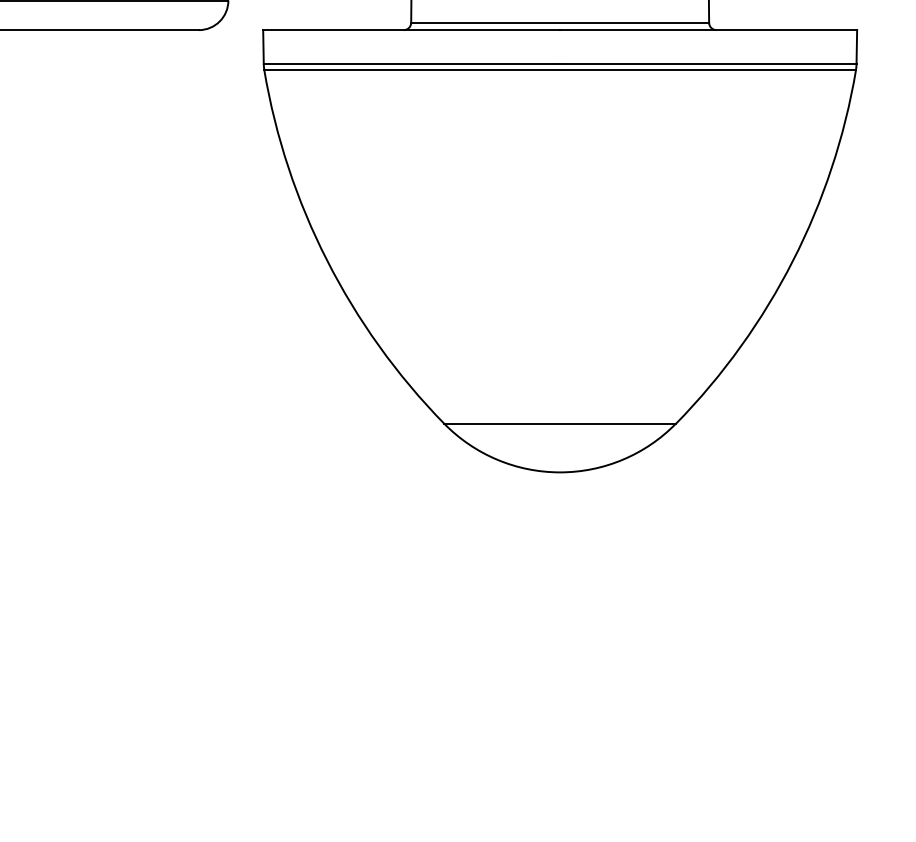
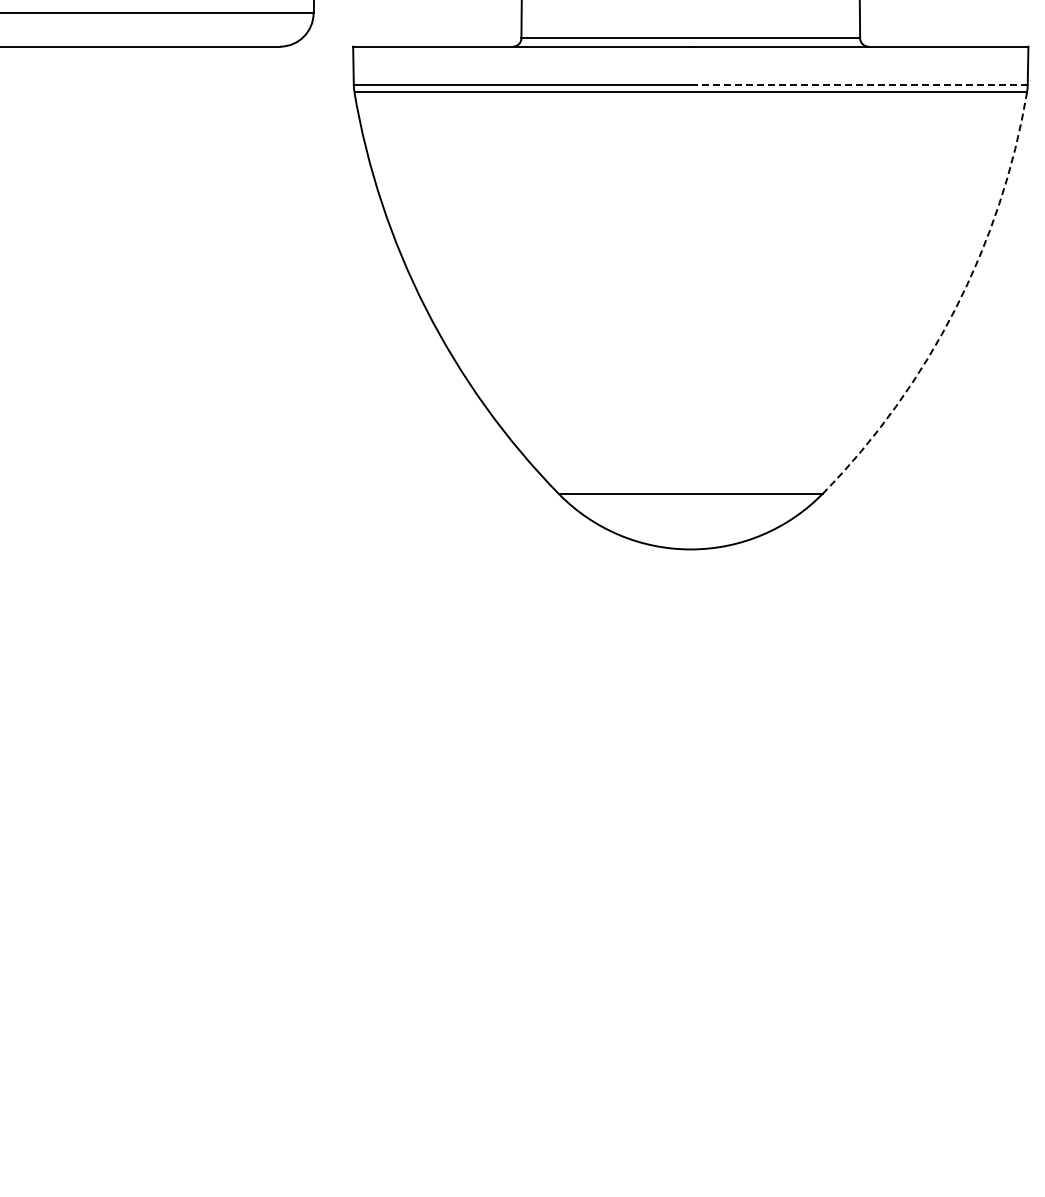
line: (708, 63) -> (859, 84), solid -> dashed
arc: (793, 260) -> (955, 308), solid -> dashed

